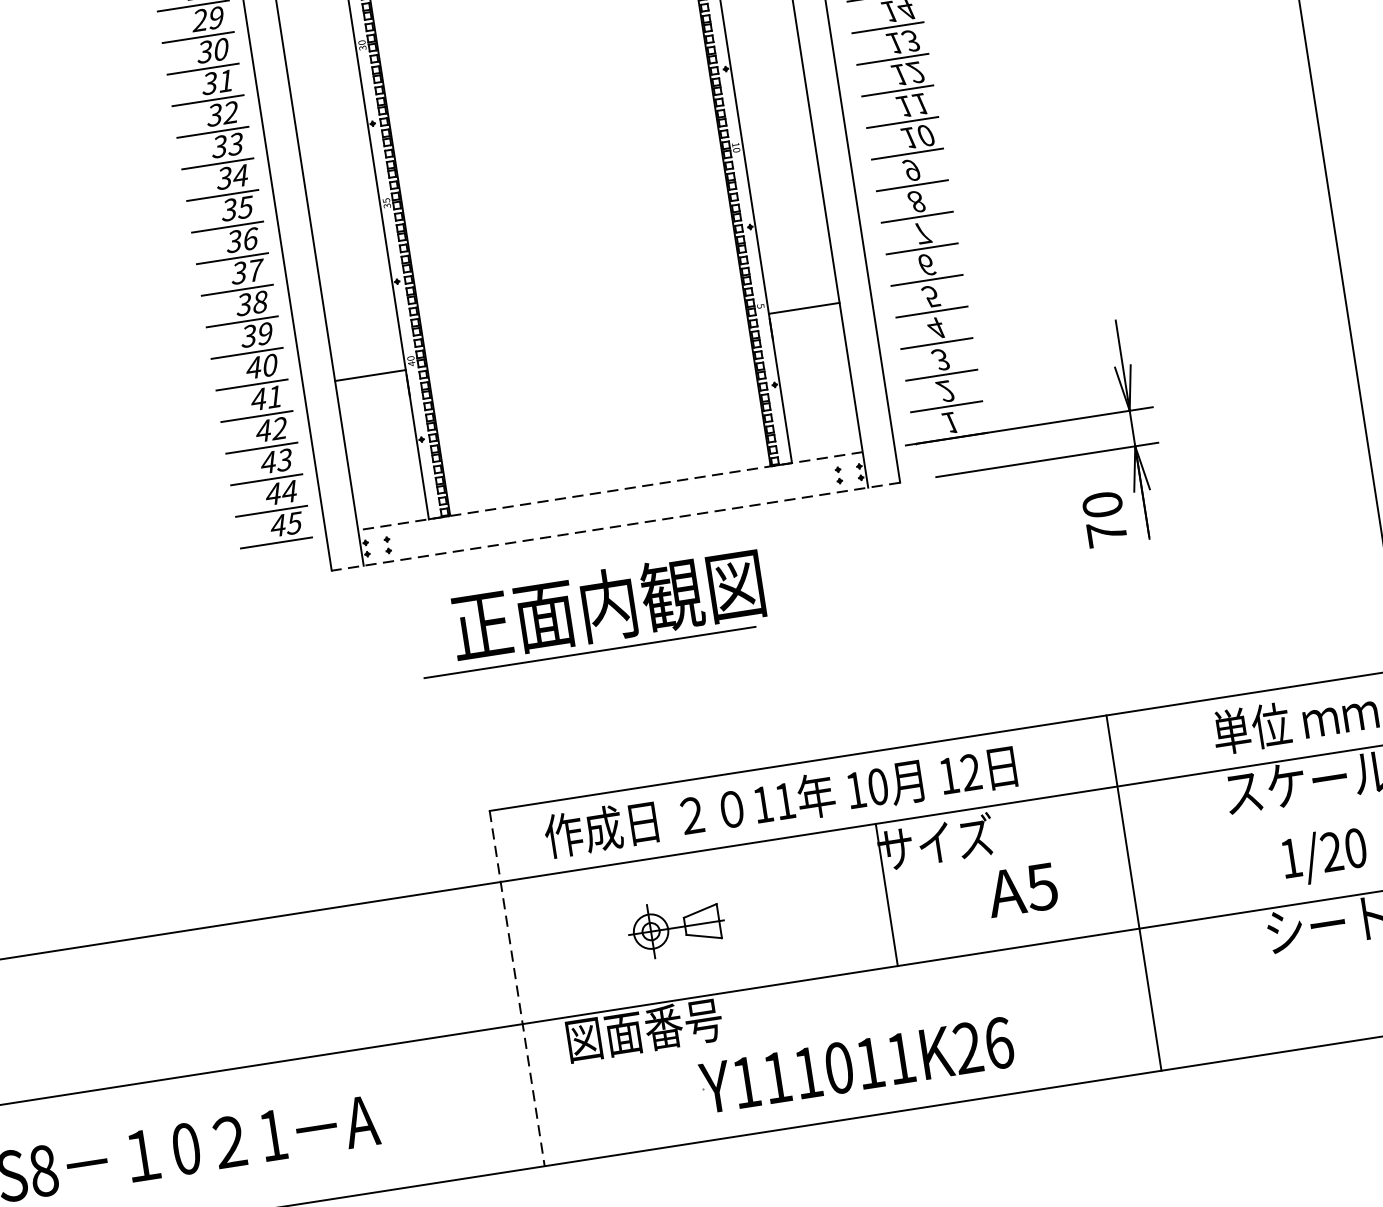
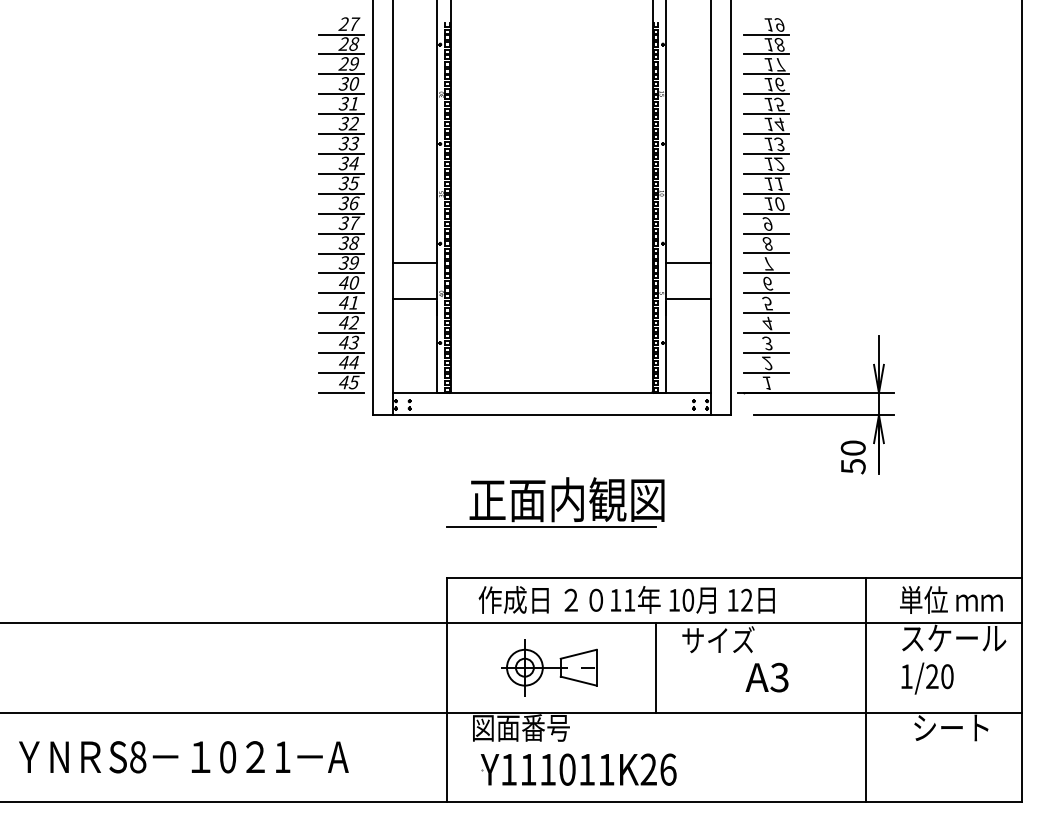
line: (795, 250) -> (688, 262), added
line: (360, 318) -> (414, 262), added
line: (610, 490) -> (551, 392), dashed -> solid
line: (615, 527) -> (551, 415), dashed -> solid
text: (1107, 533) -> (853, 466), 70 -> 50
part: (589, 612) -> (555, 502), moved
text: (1324, 856) -> (927, 678), moved
text: (1041, 885) -> (779, 676), A5 -> A3
line: (1133, 893) -> (865, 690), moved
line: (887, 894) -> (656, 667), moved
part: (674, 927) -> (549, 667), size x1.67
line: (516, 989) -> (446, 690), dashed -> solid
part: (856, 1065) -> (578, 769), moved

